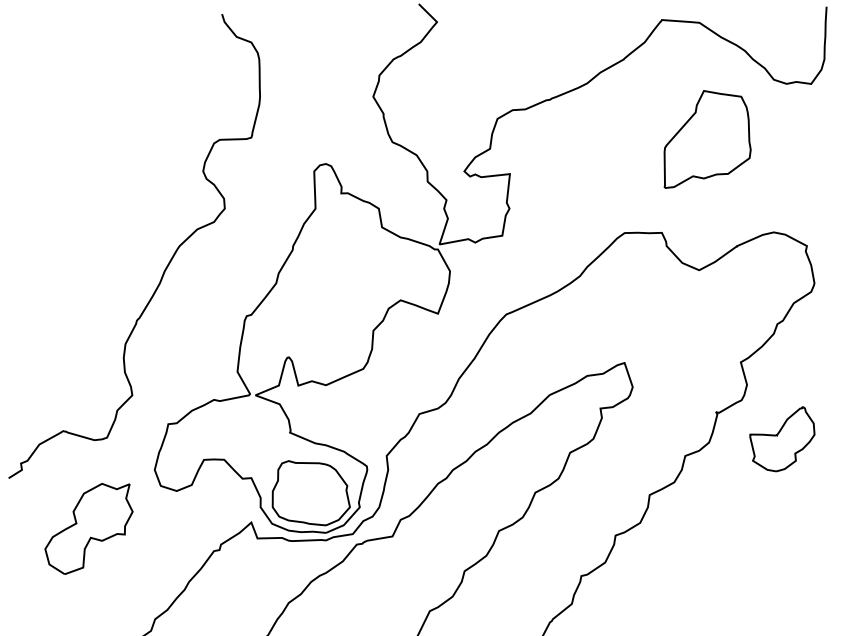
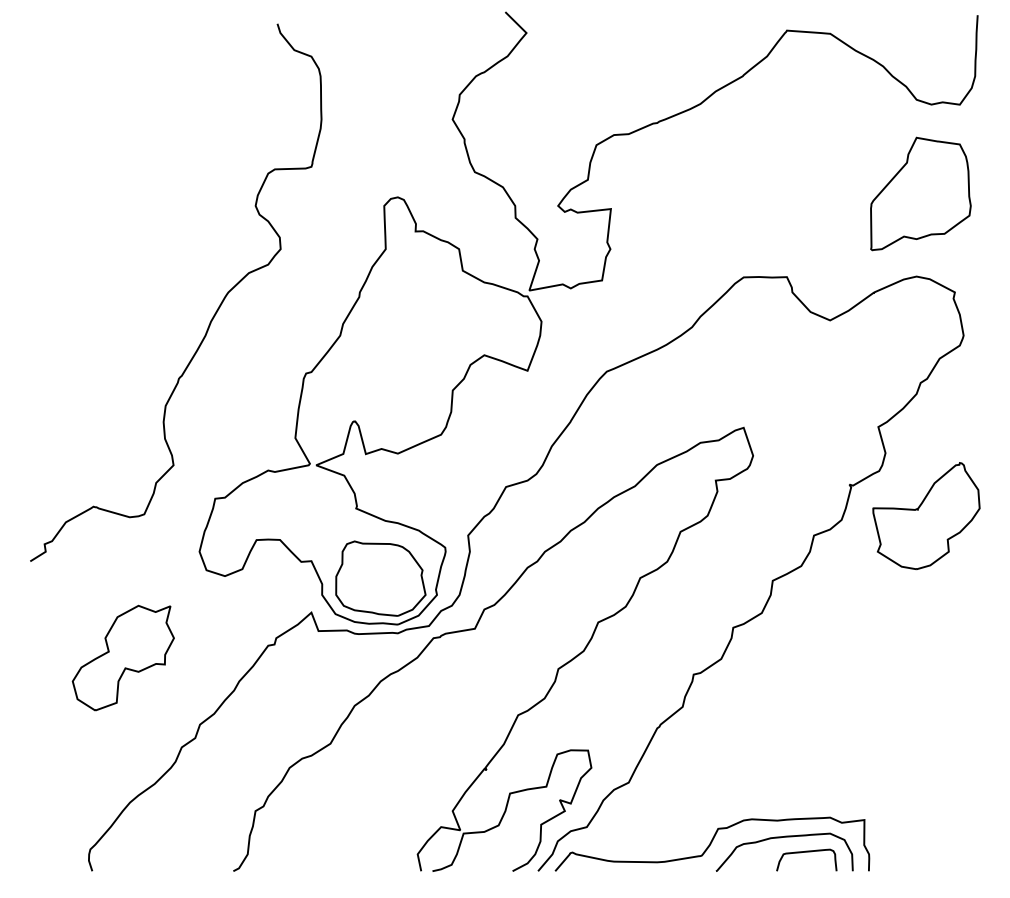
part: (707, 139) -> (920, 193), moved
part: (782, 439) -> (926, 516), size x1.43
part: (88, 528) -> (122, 657), moved

